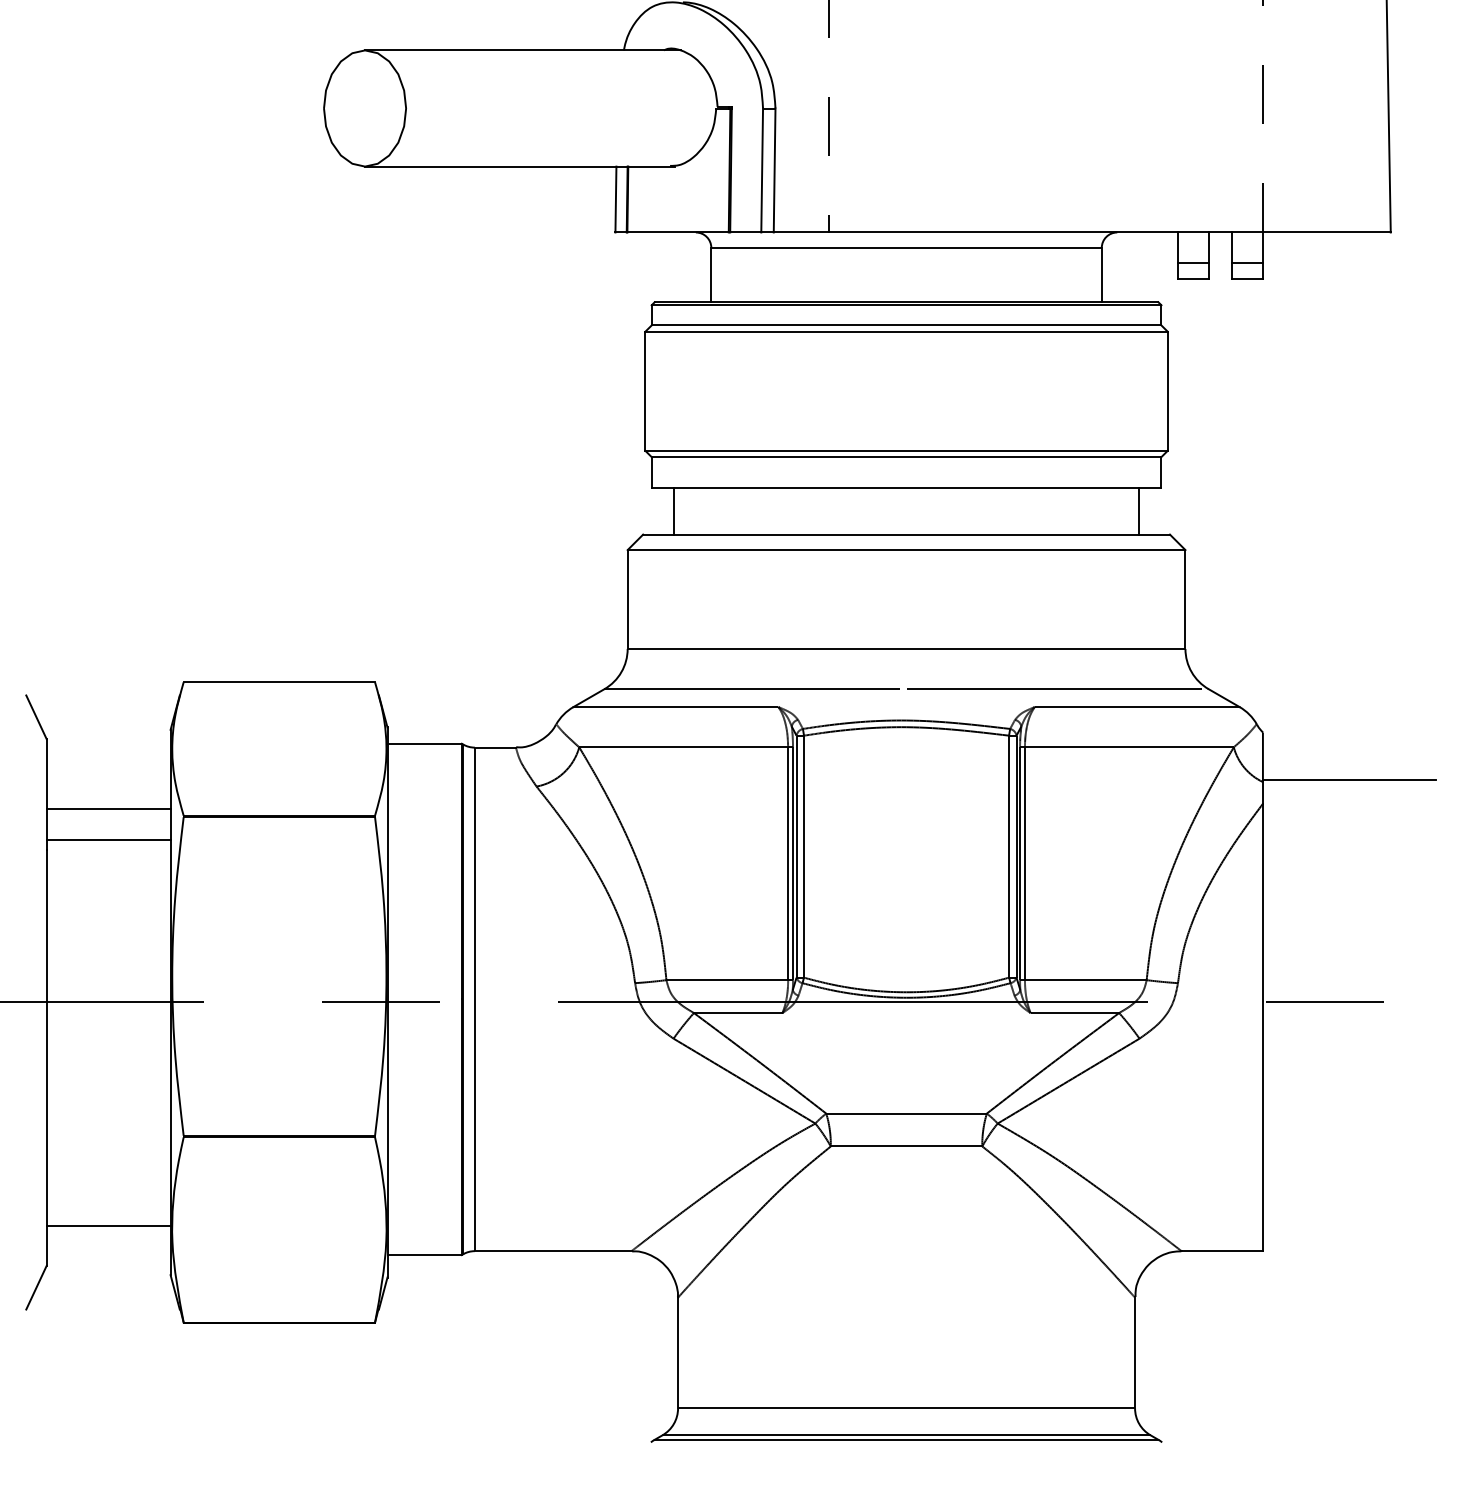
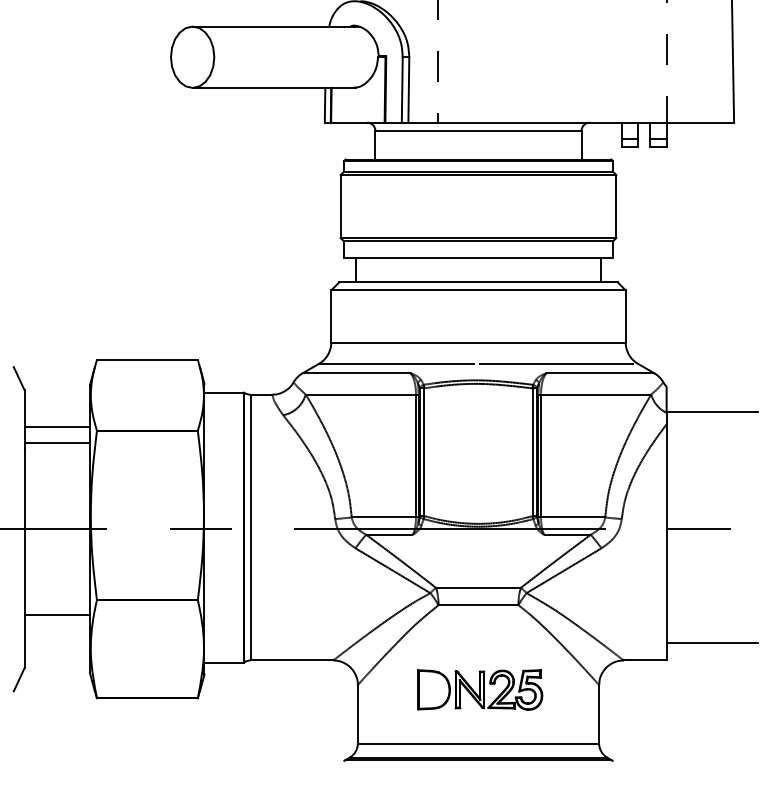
line: (1349, 1218) -> (712, 643), added
line: (109, 1226) -> (57, 615), moved
part: (910, 1306) -> (480, 689), added

